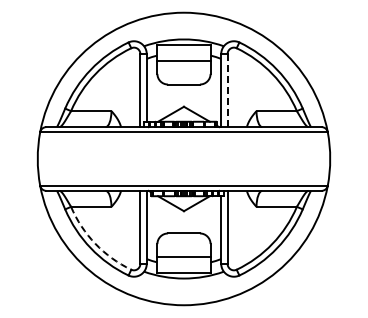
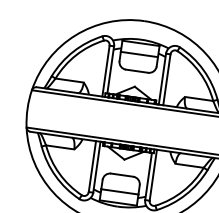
line: (227, 91) -> (166, 80), dashed -> solid
arc: (95, 243) -> (59, 173), dashed -> solid

